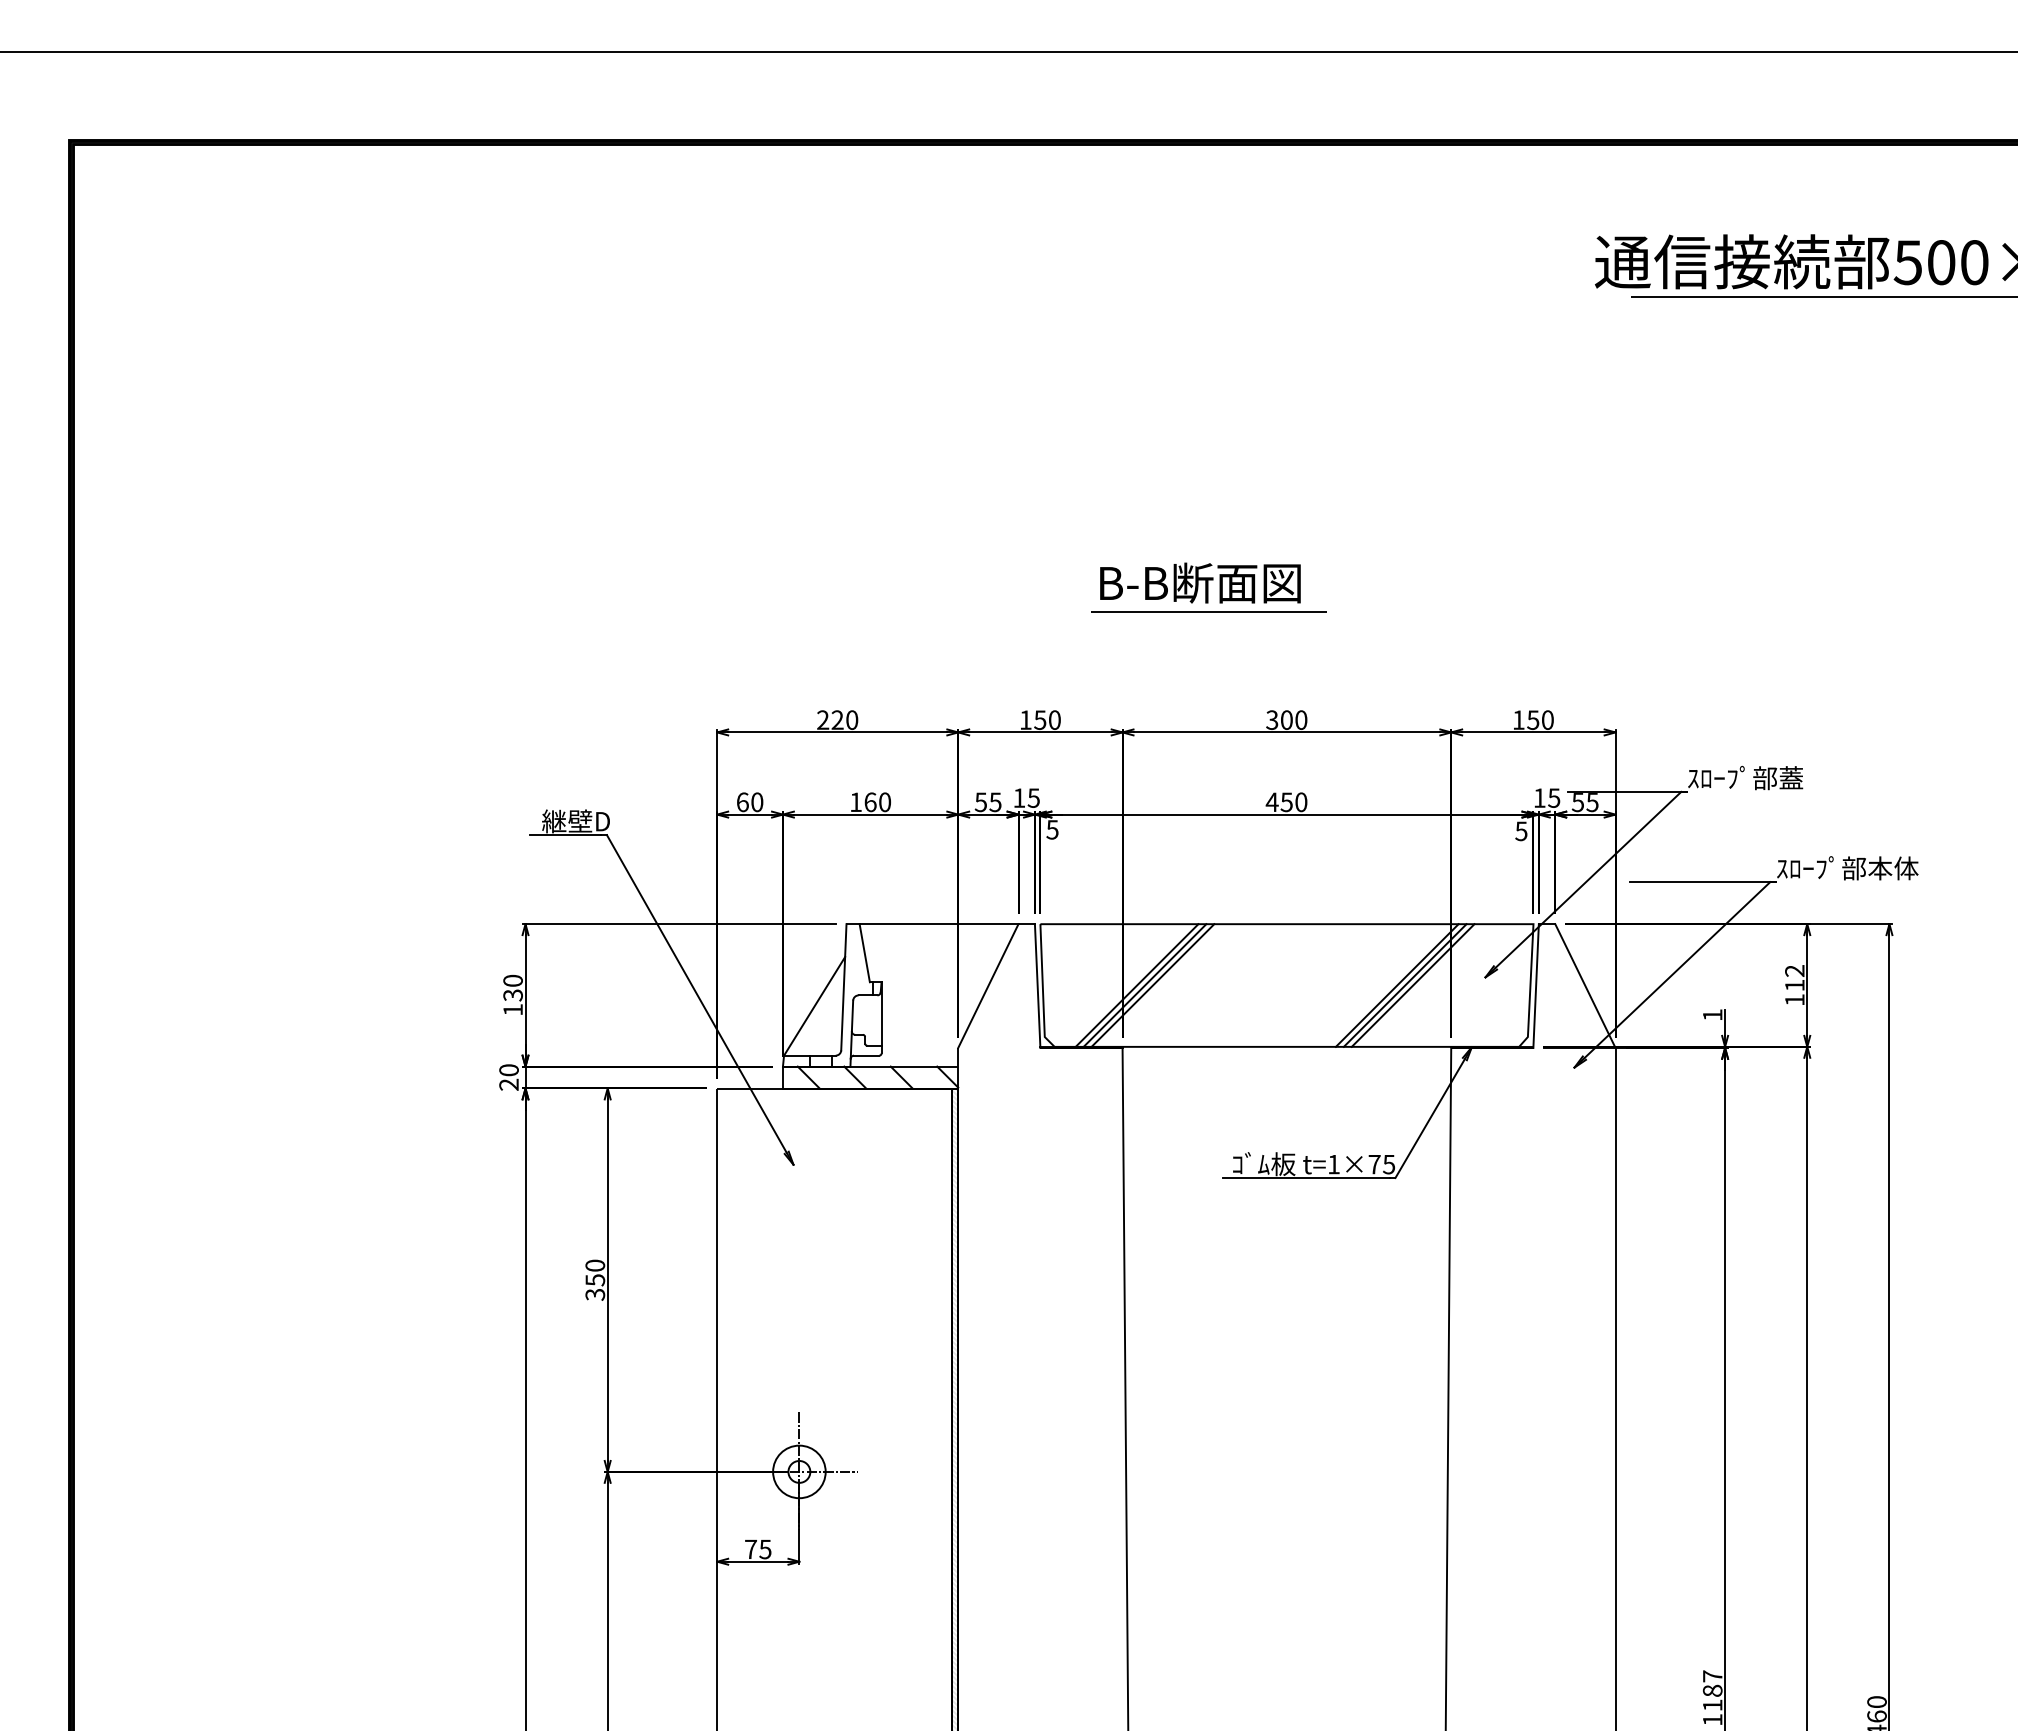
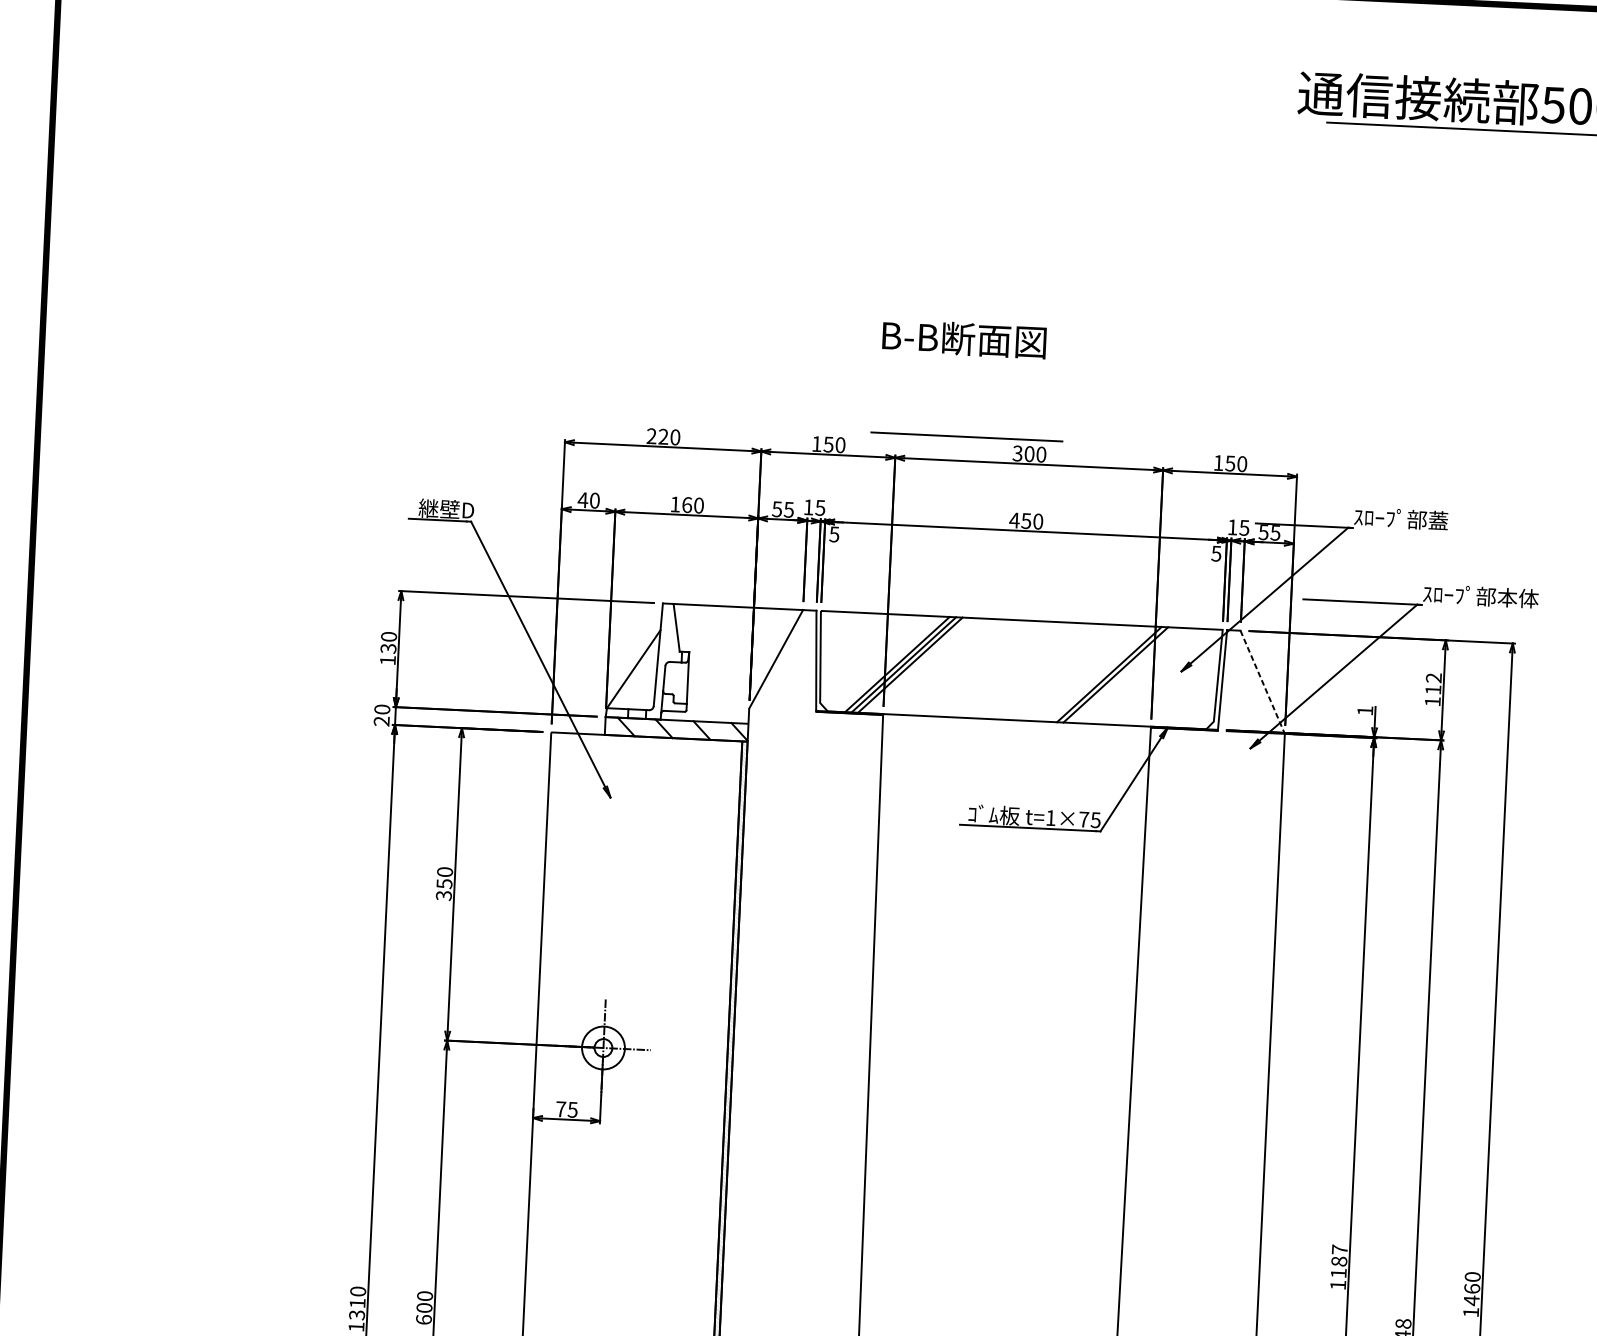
line: (1208, 611) -> (966, 436), moved
text: (742, 802) -> (582, 500), 60 -> 40
line: (1412, 985) -> (1121, 675), removed
line: (1585, 986) -> (1262, 682), solid -> dashed

